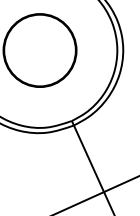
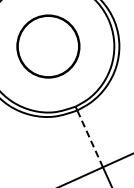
line: (88, 158) -> (89, 138), solid -> dashed

